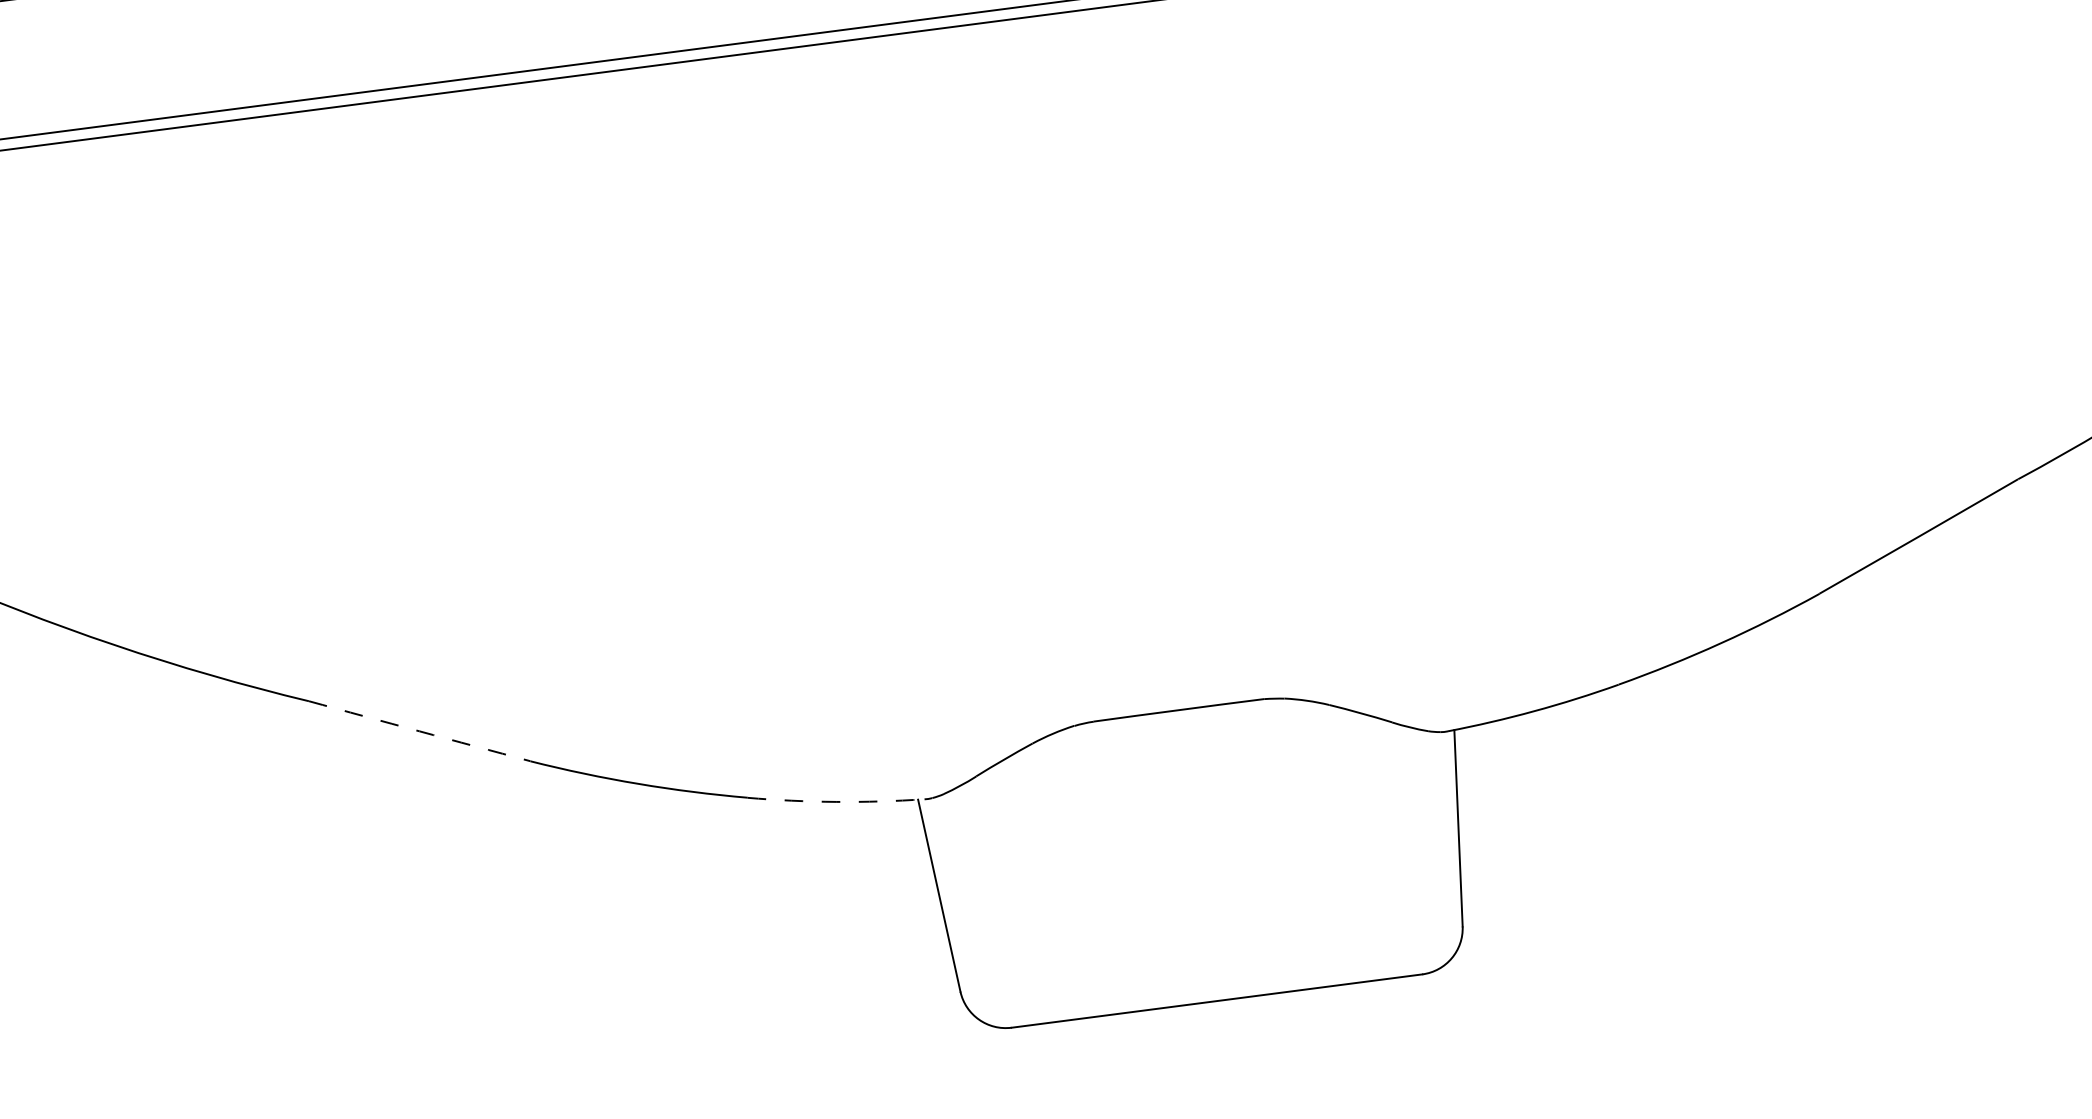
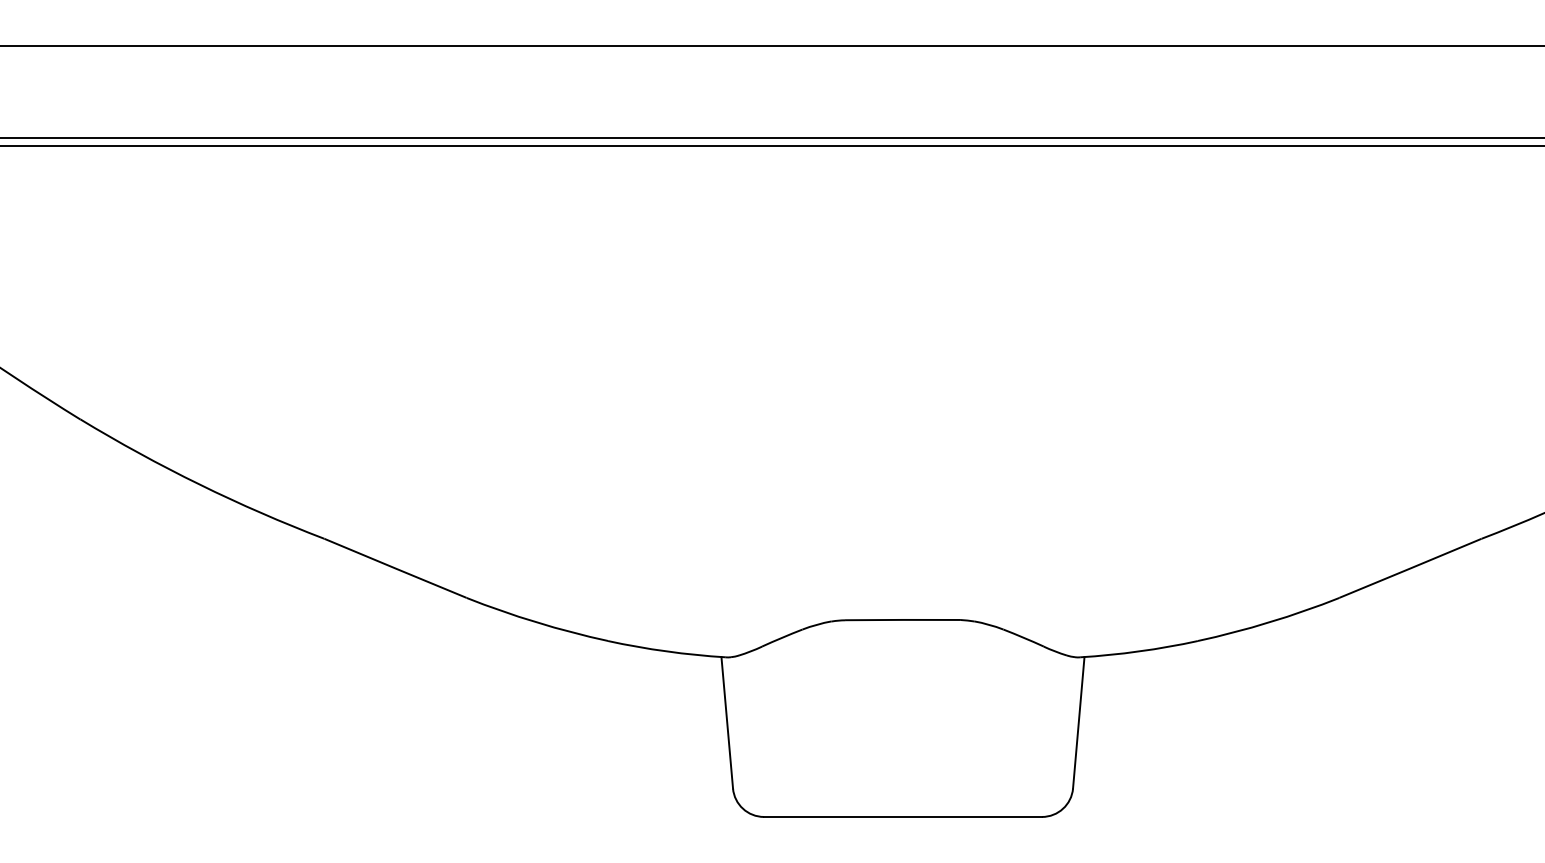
arc: (419, 731) -> (395, 568), dashed -> solid
arc: (835, 802) -> (666, 651), dashed -> solid

